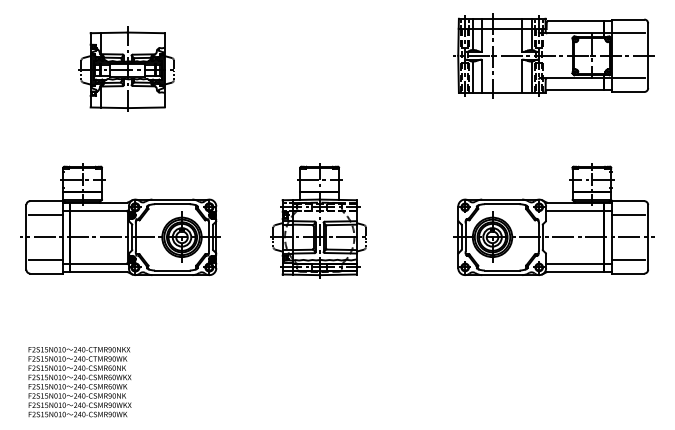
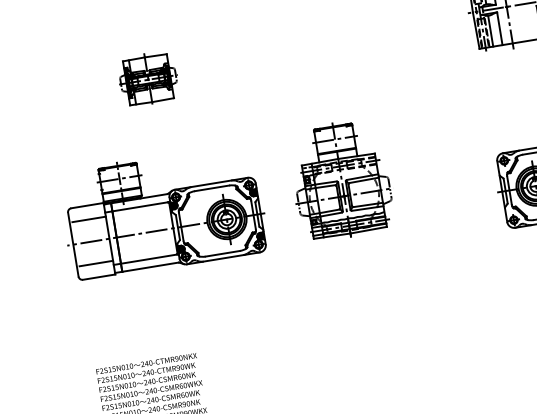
part: (126, 68) -> (147, 78), size x0.6
part: (120, 219) -> (163, 211), moved
part: (318, 220) -> (340, 179), moved

